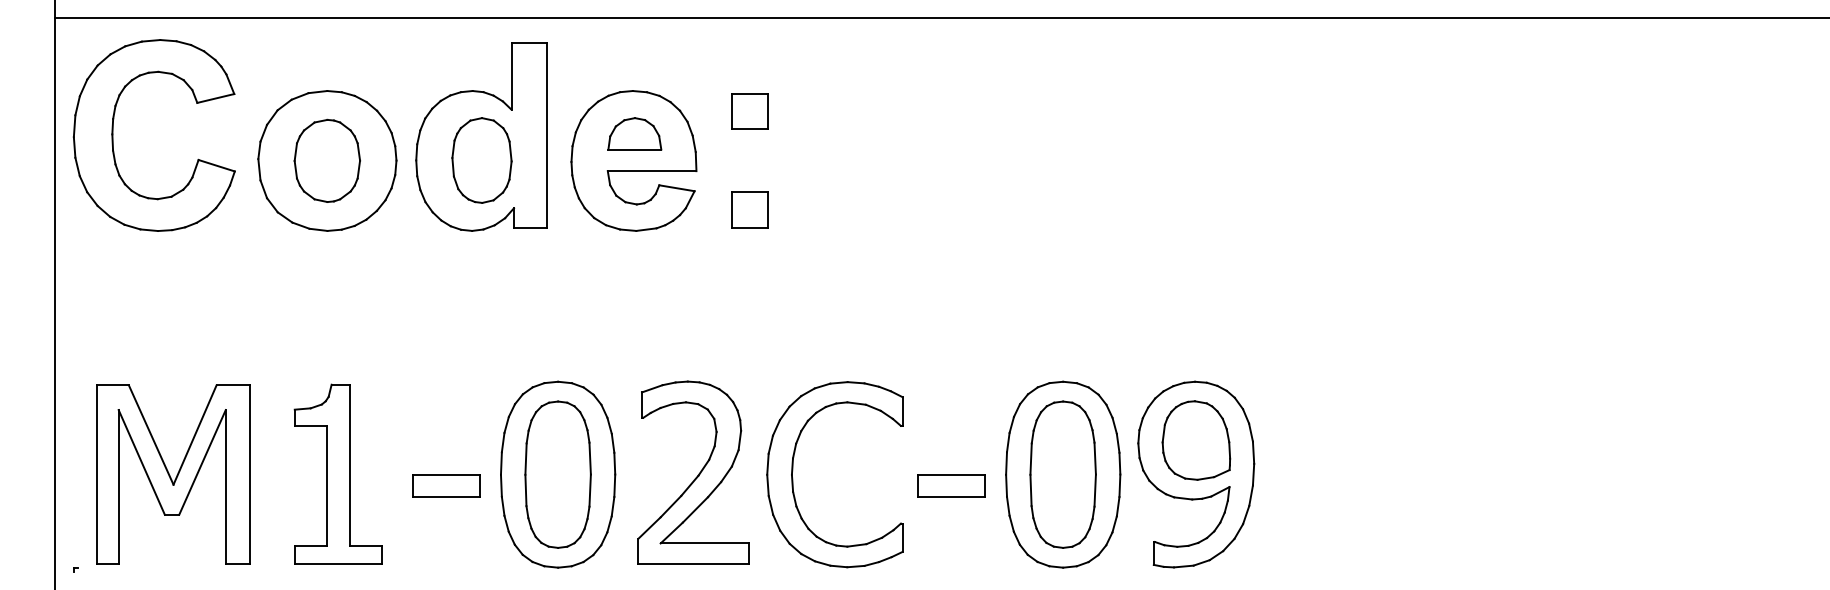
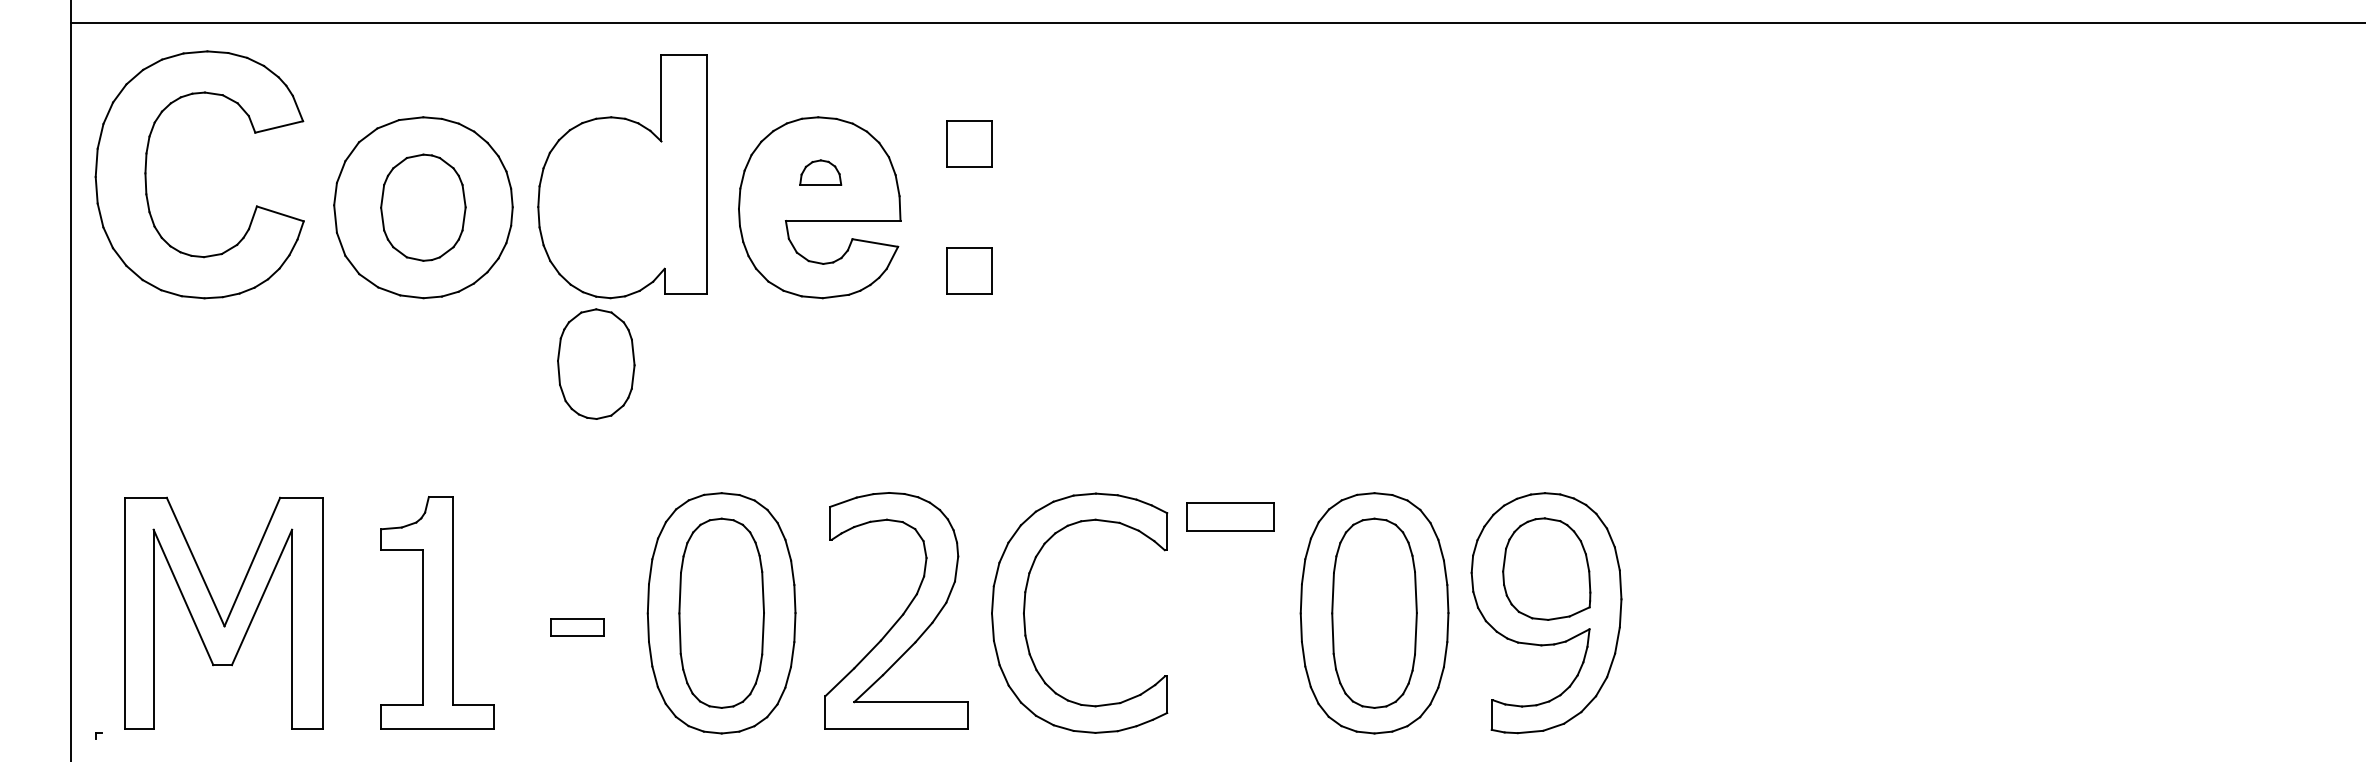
part: (634, 133) -> (820, 172), size x0.6
part: (482, 160) -> (596, 363), moved
part: (446, 485) -> (577, 627), size x0.6
part: (951, 485) -> (1230, 516), moved

